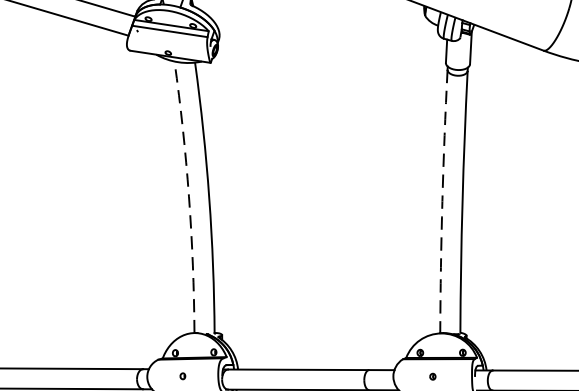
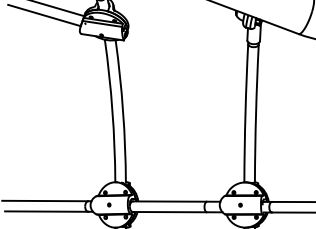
arc: (189, 196) -> (112, 110), dashed -> solid
arc: (442, 202) -> (245, 113), dashed -> solid

